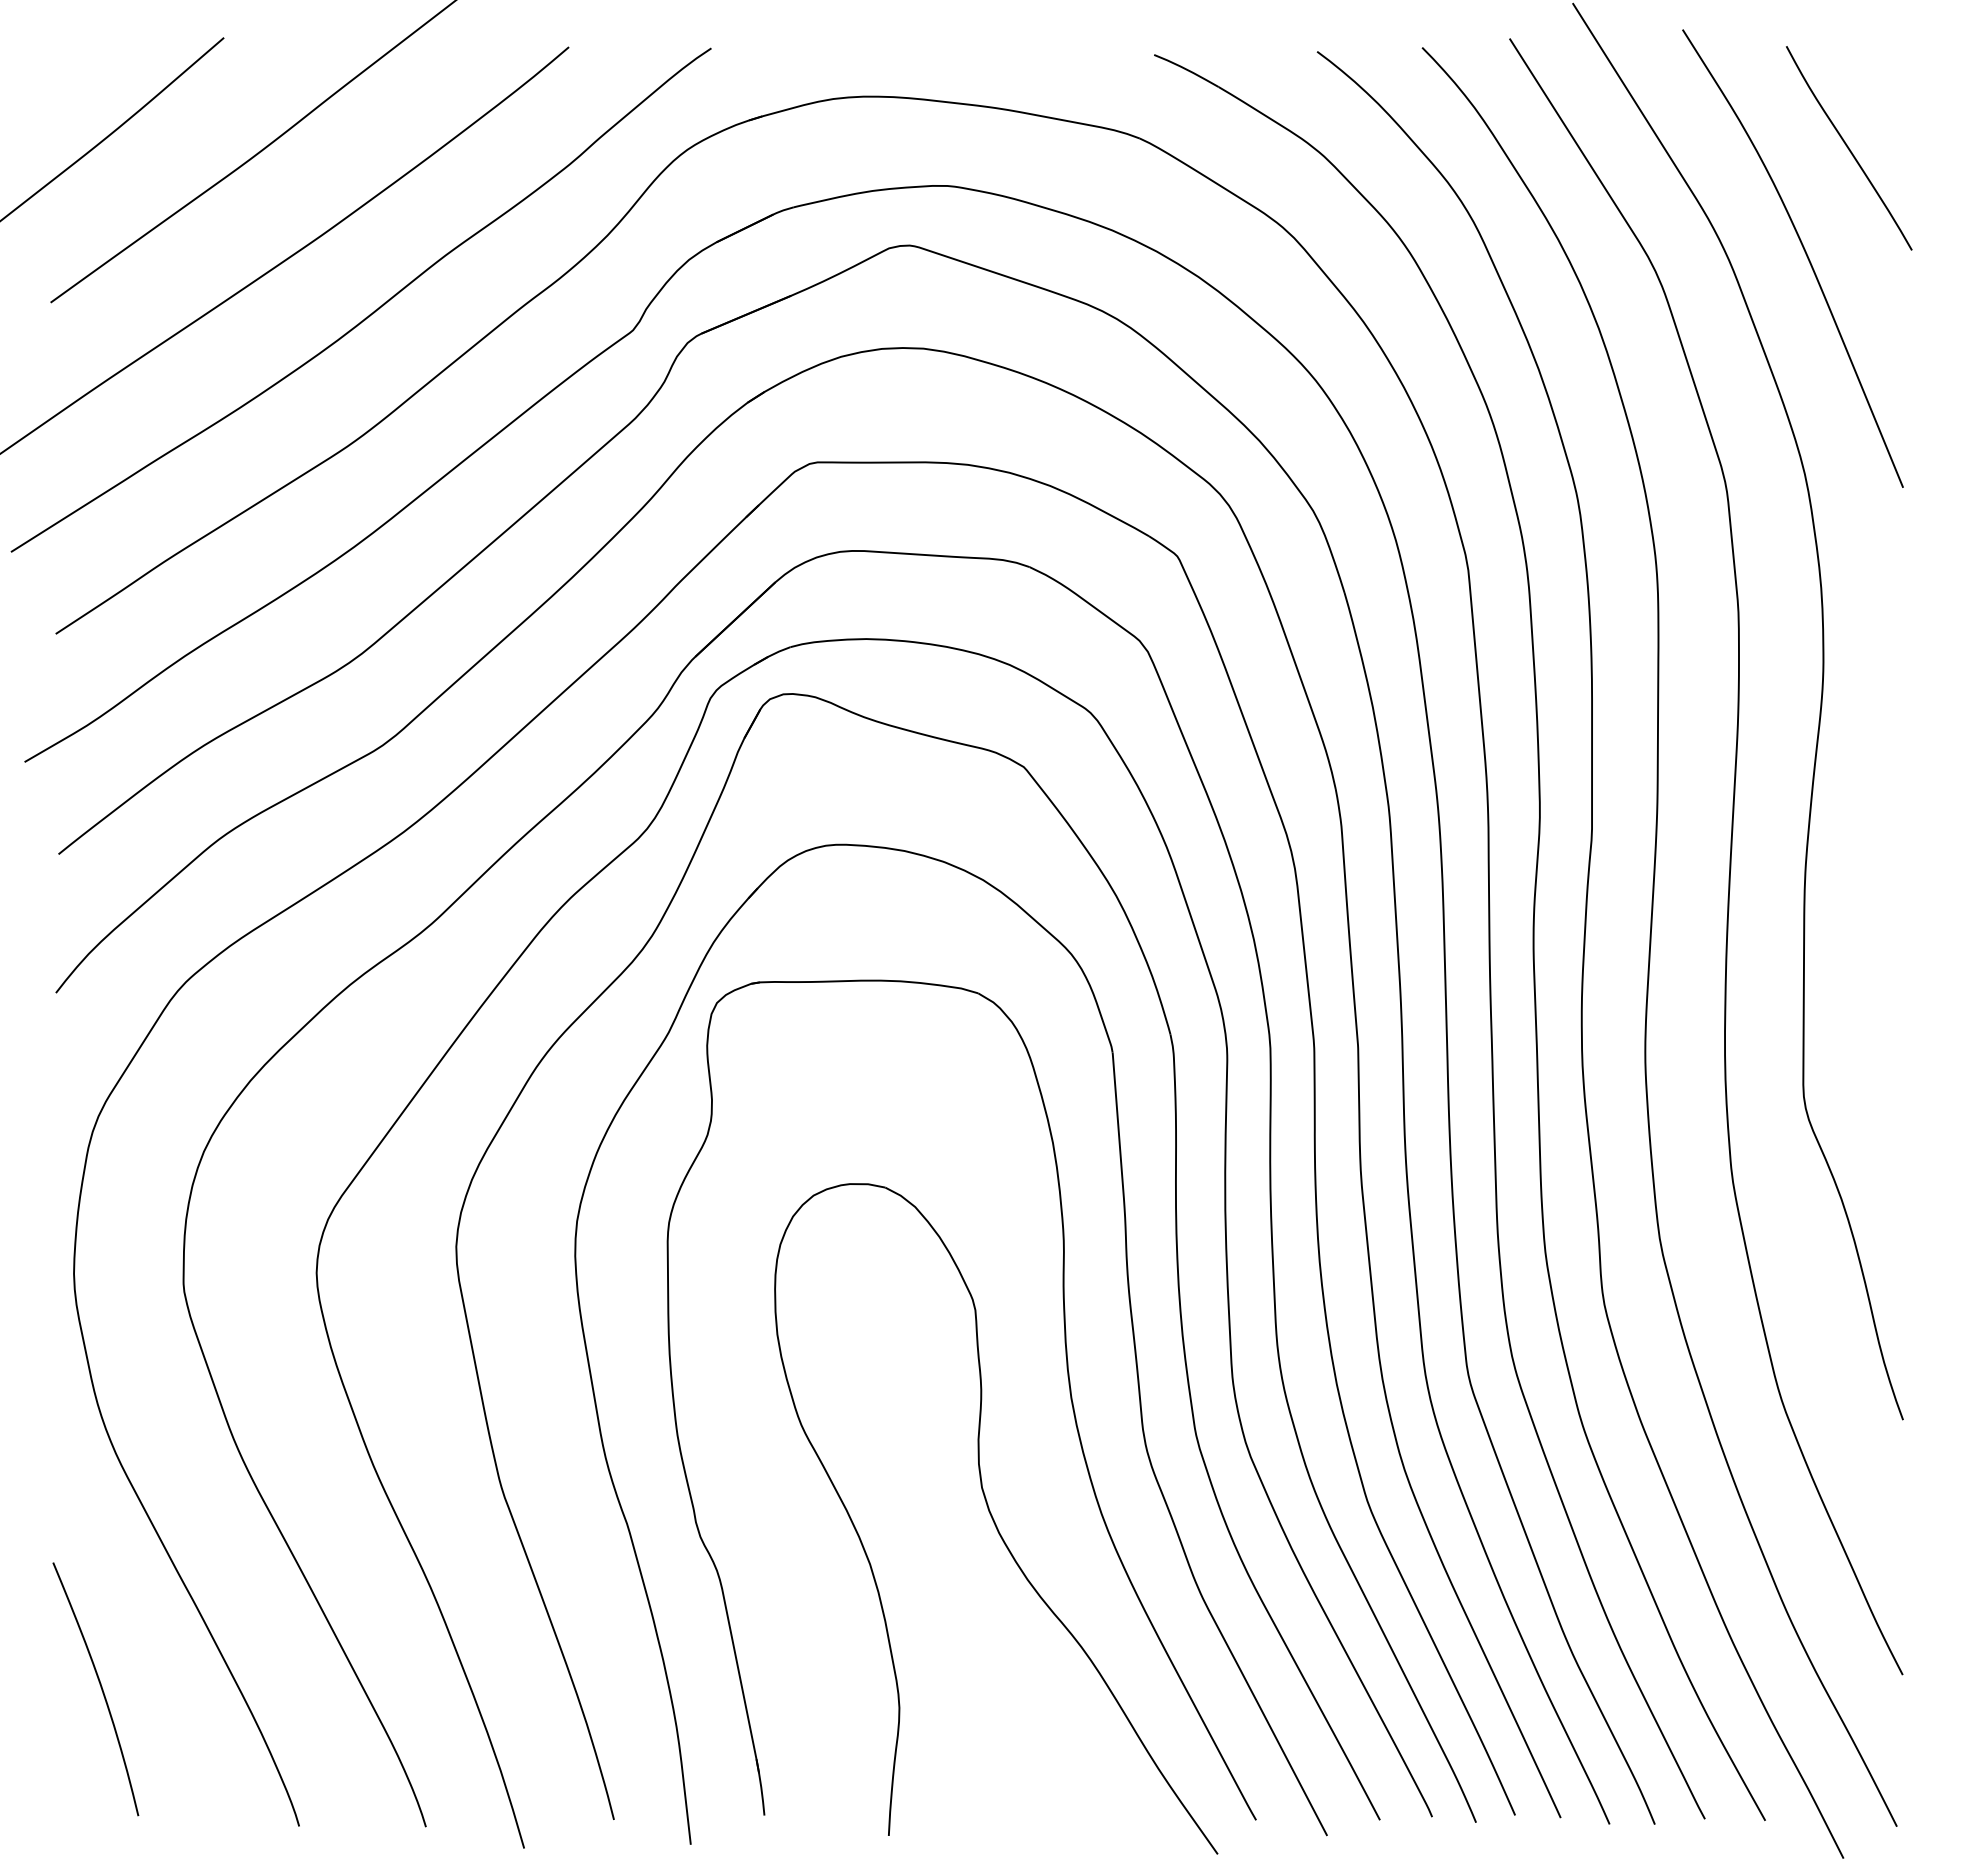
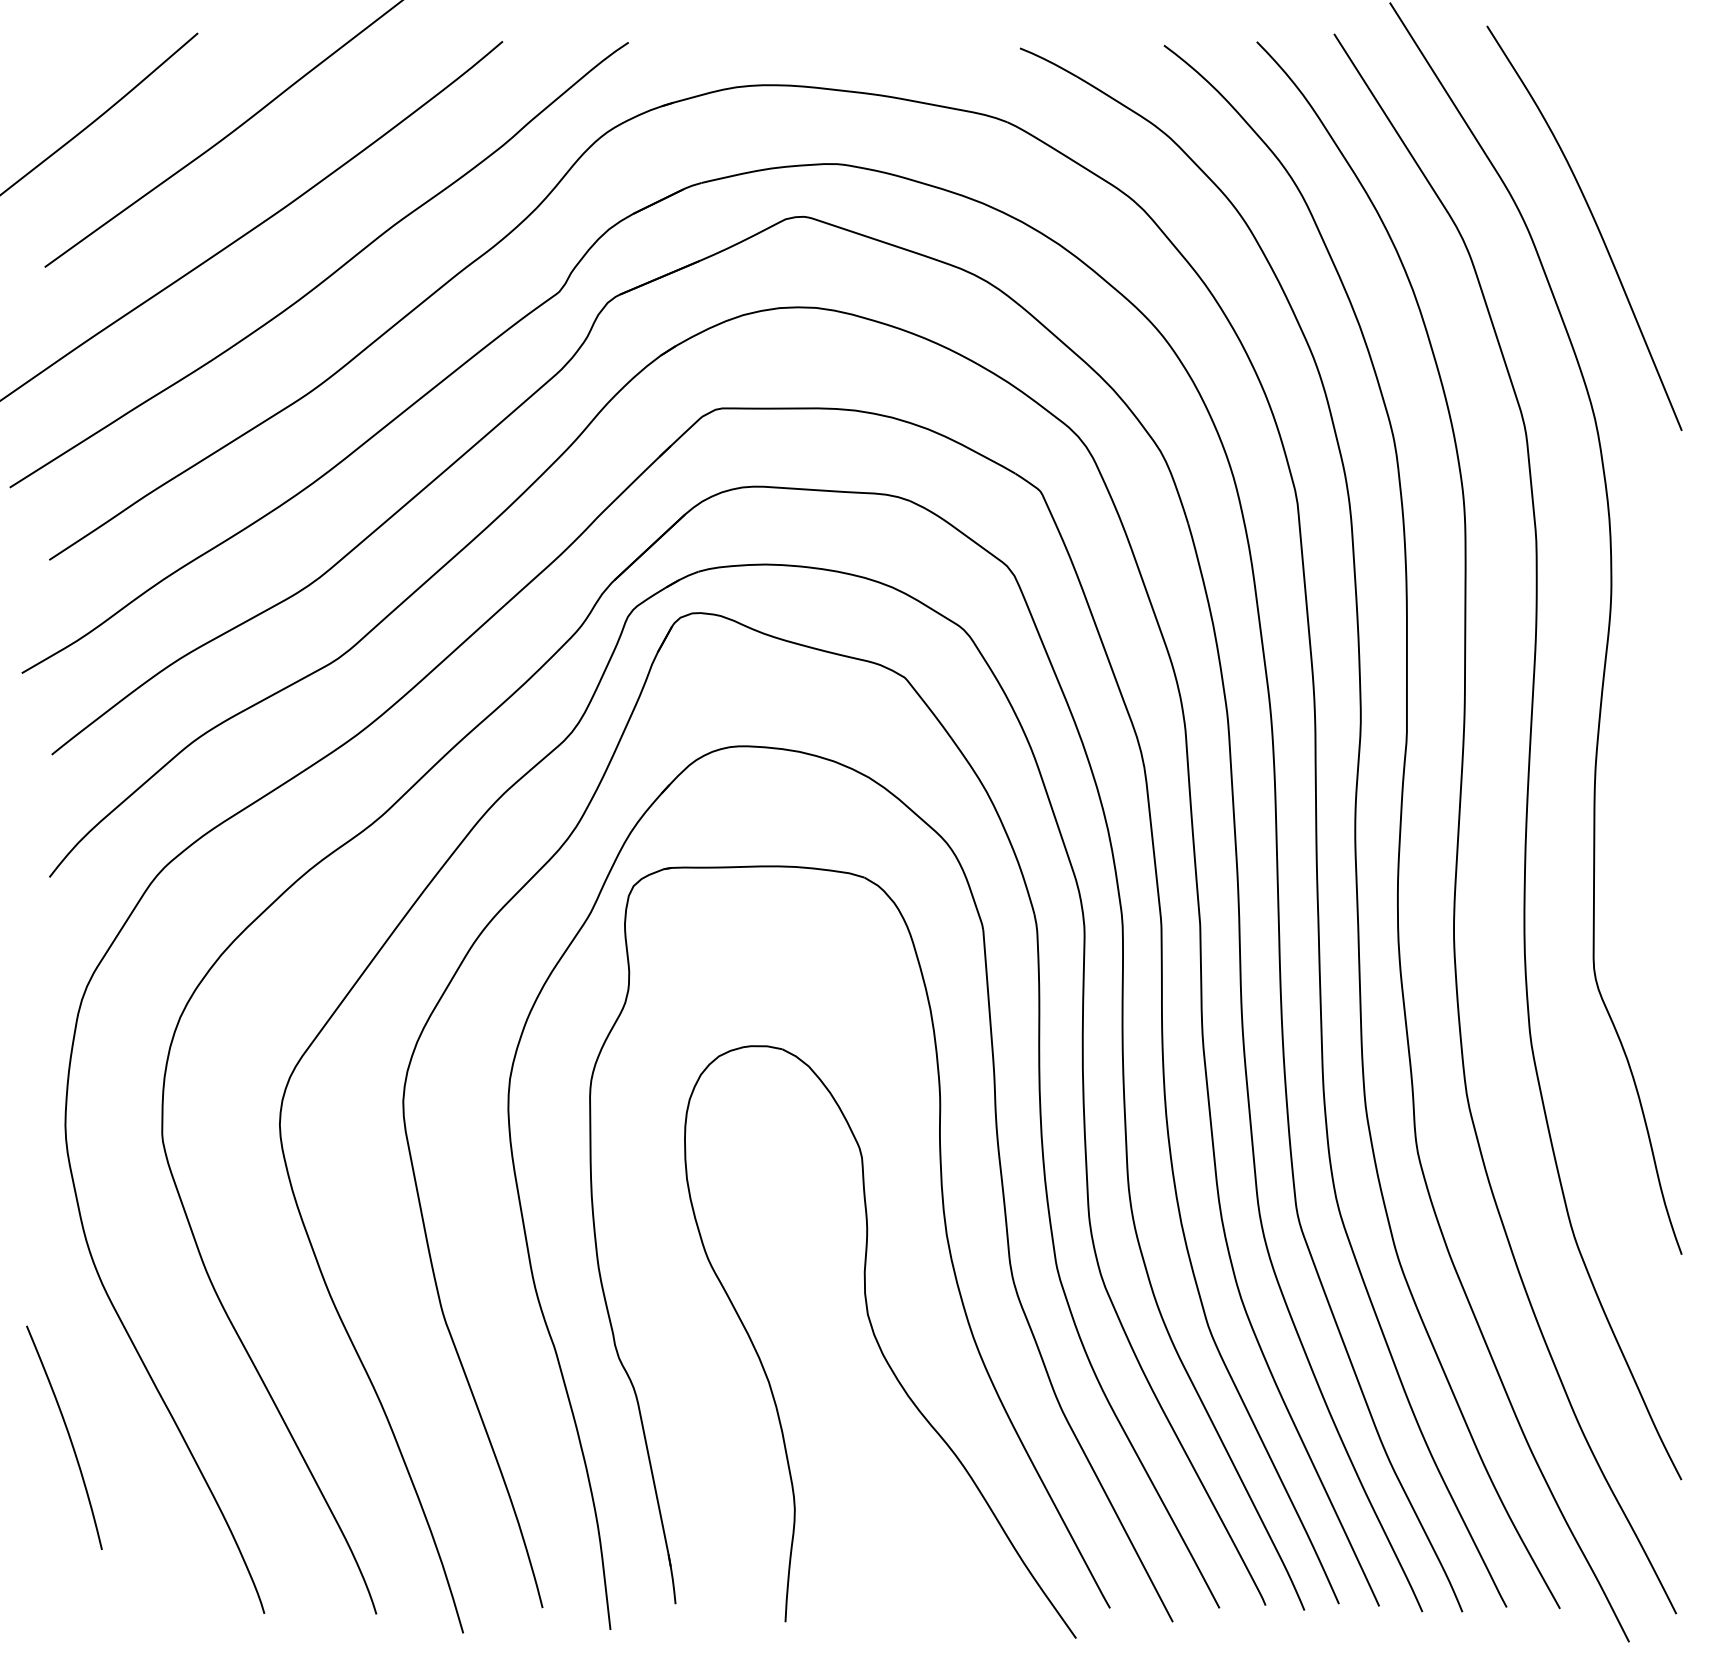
curve: (1849, 148) -> (1634, 131), removed
curve: (100, 1687) -> (68, 1436), moved

